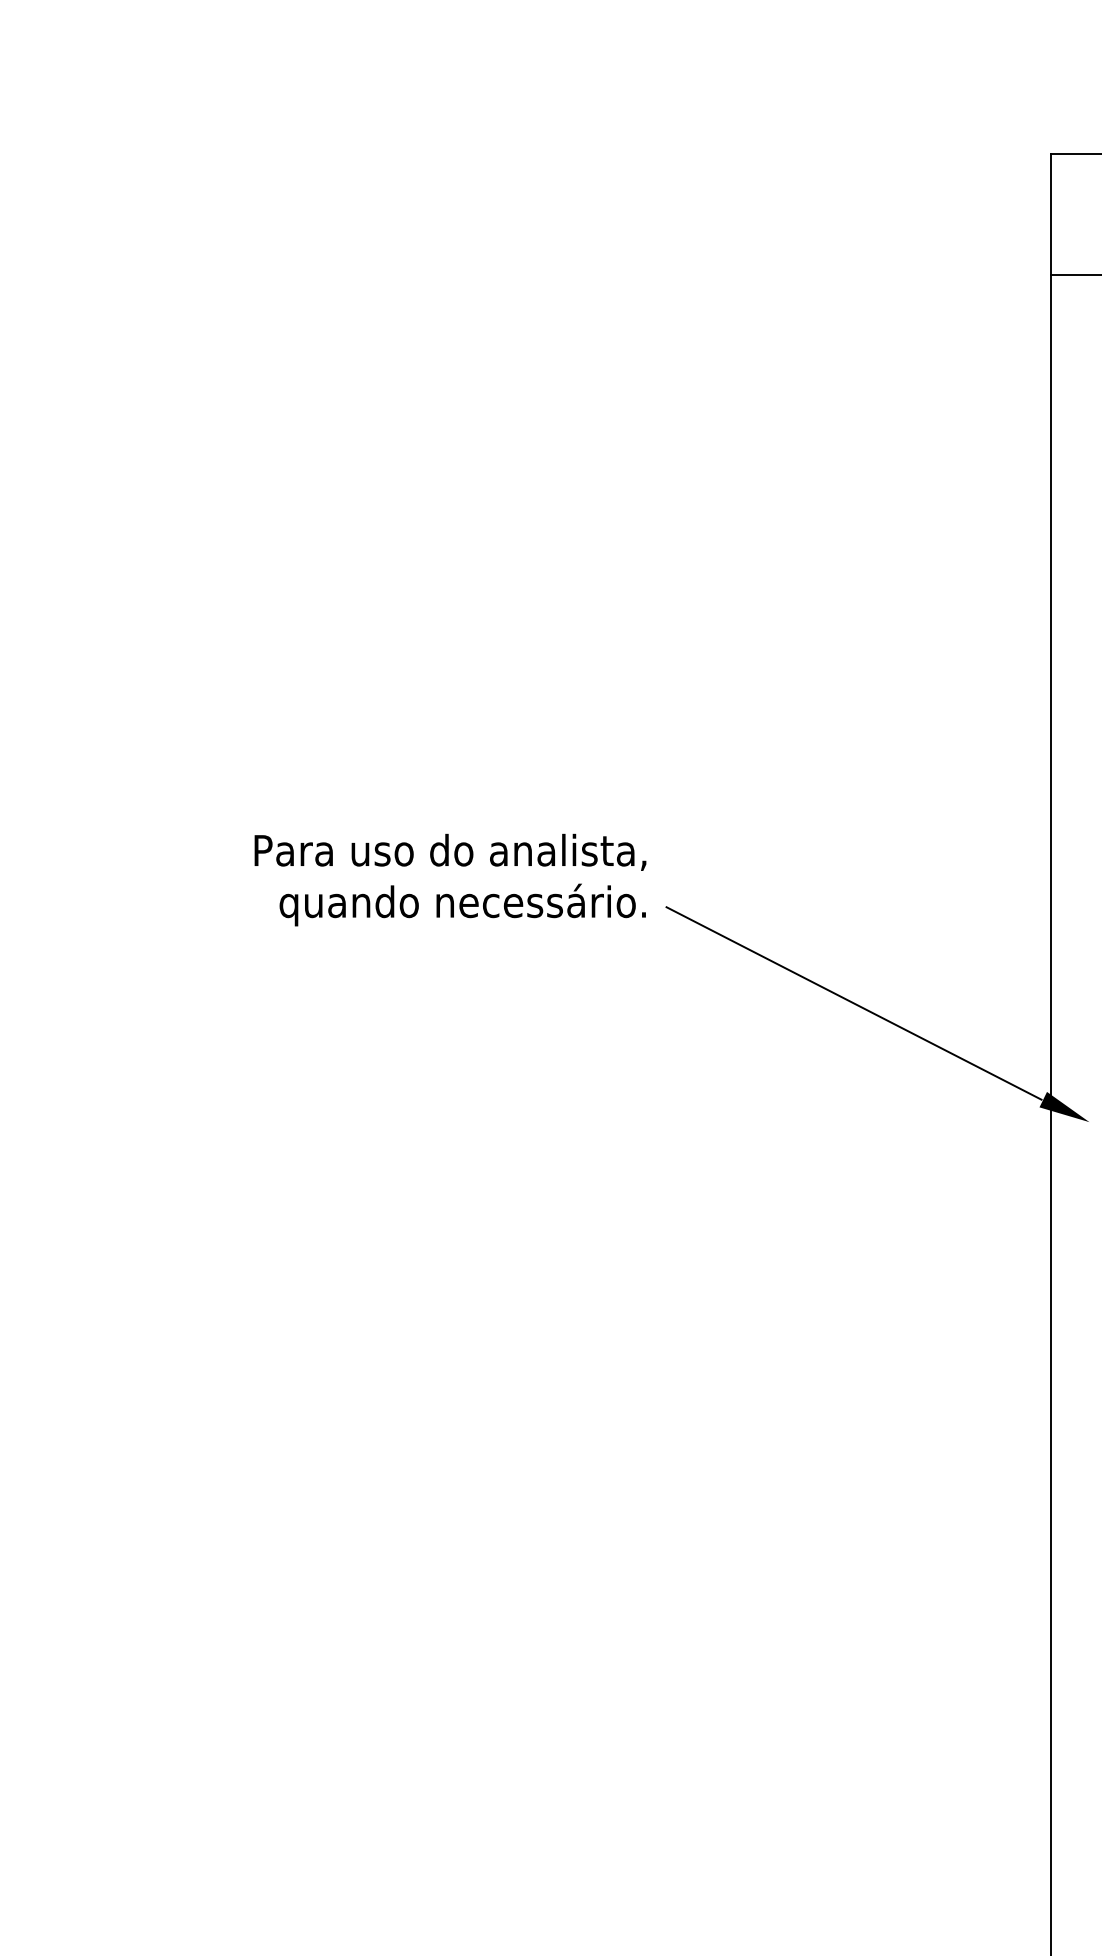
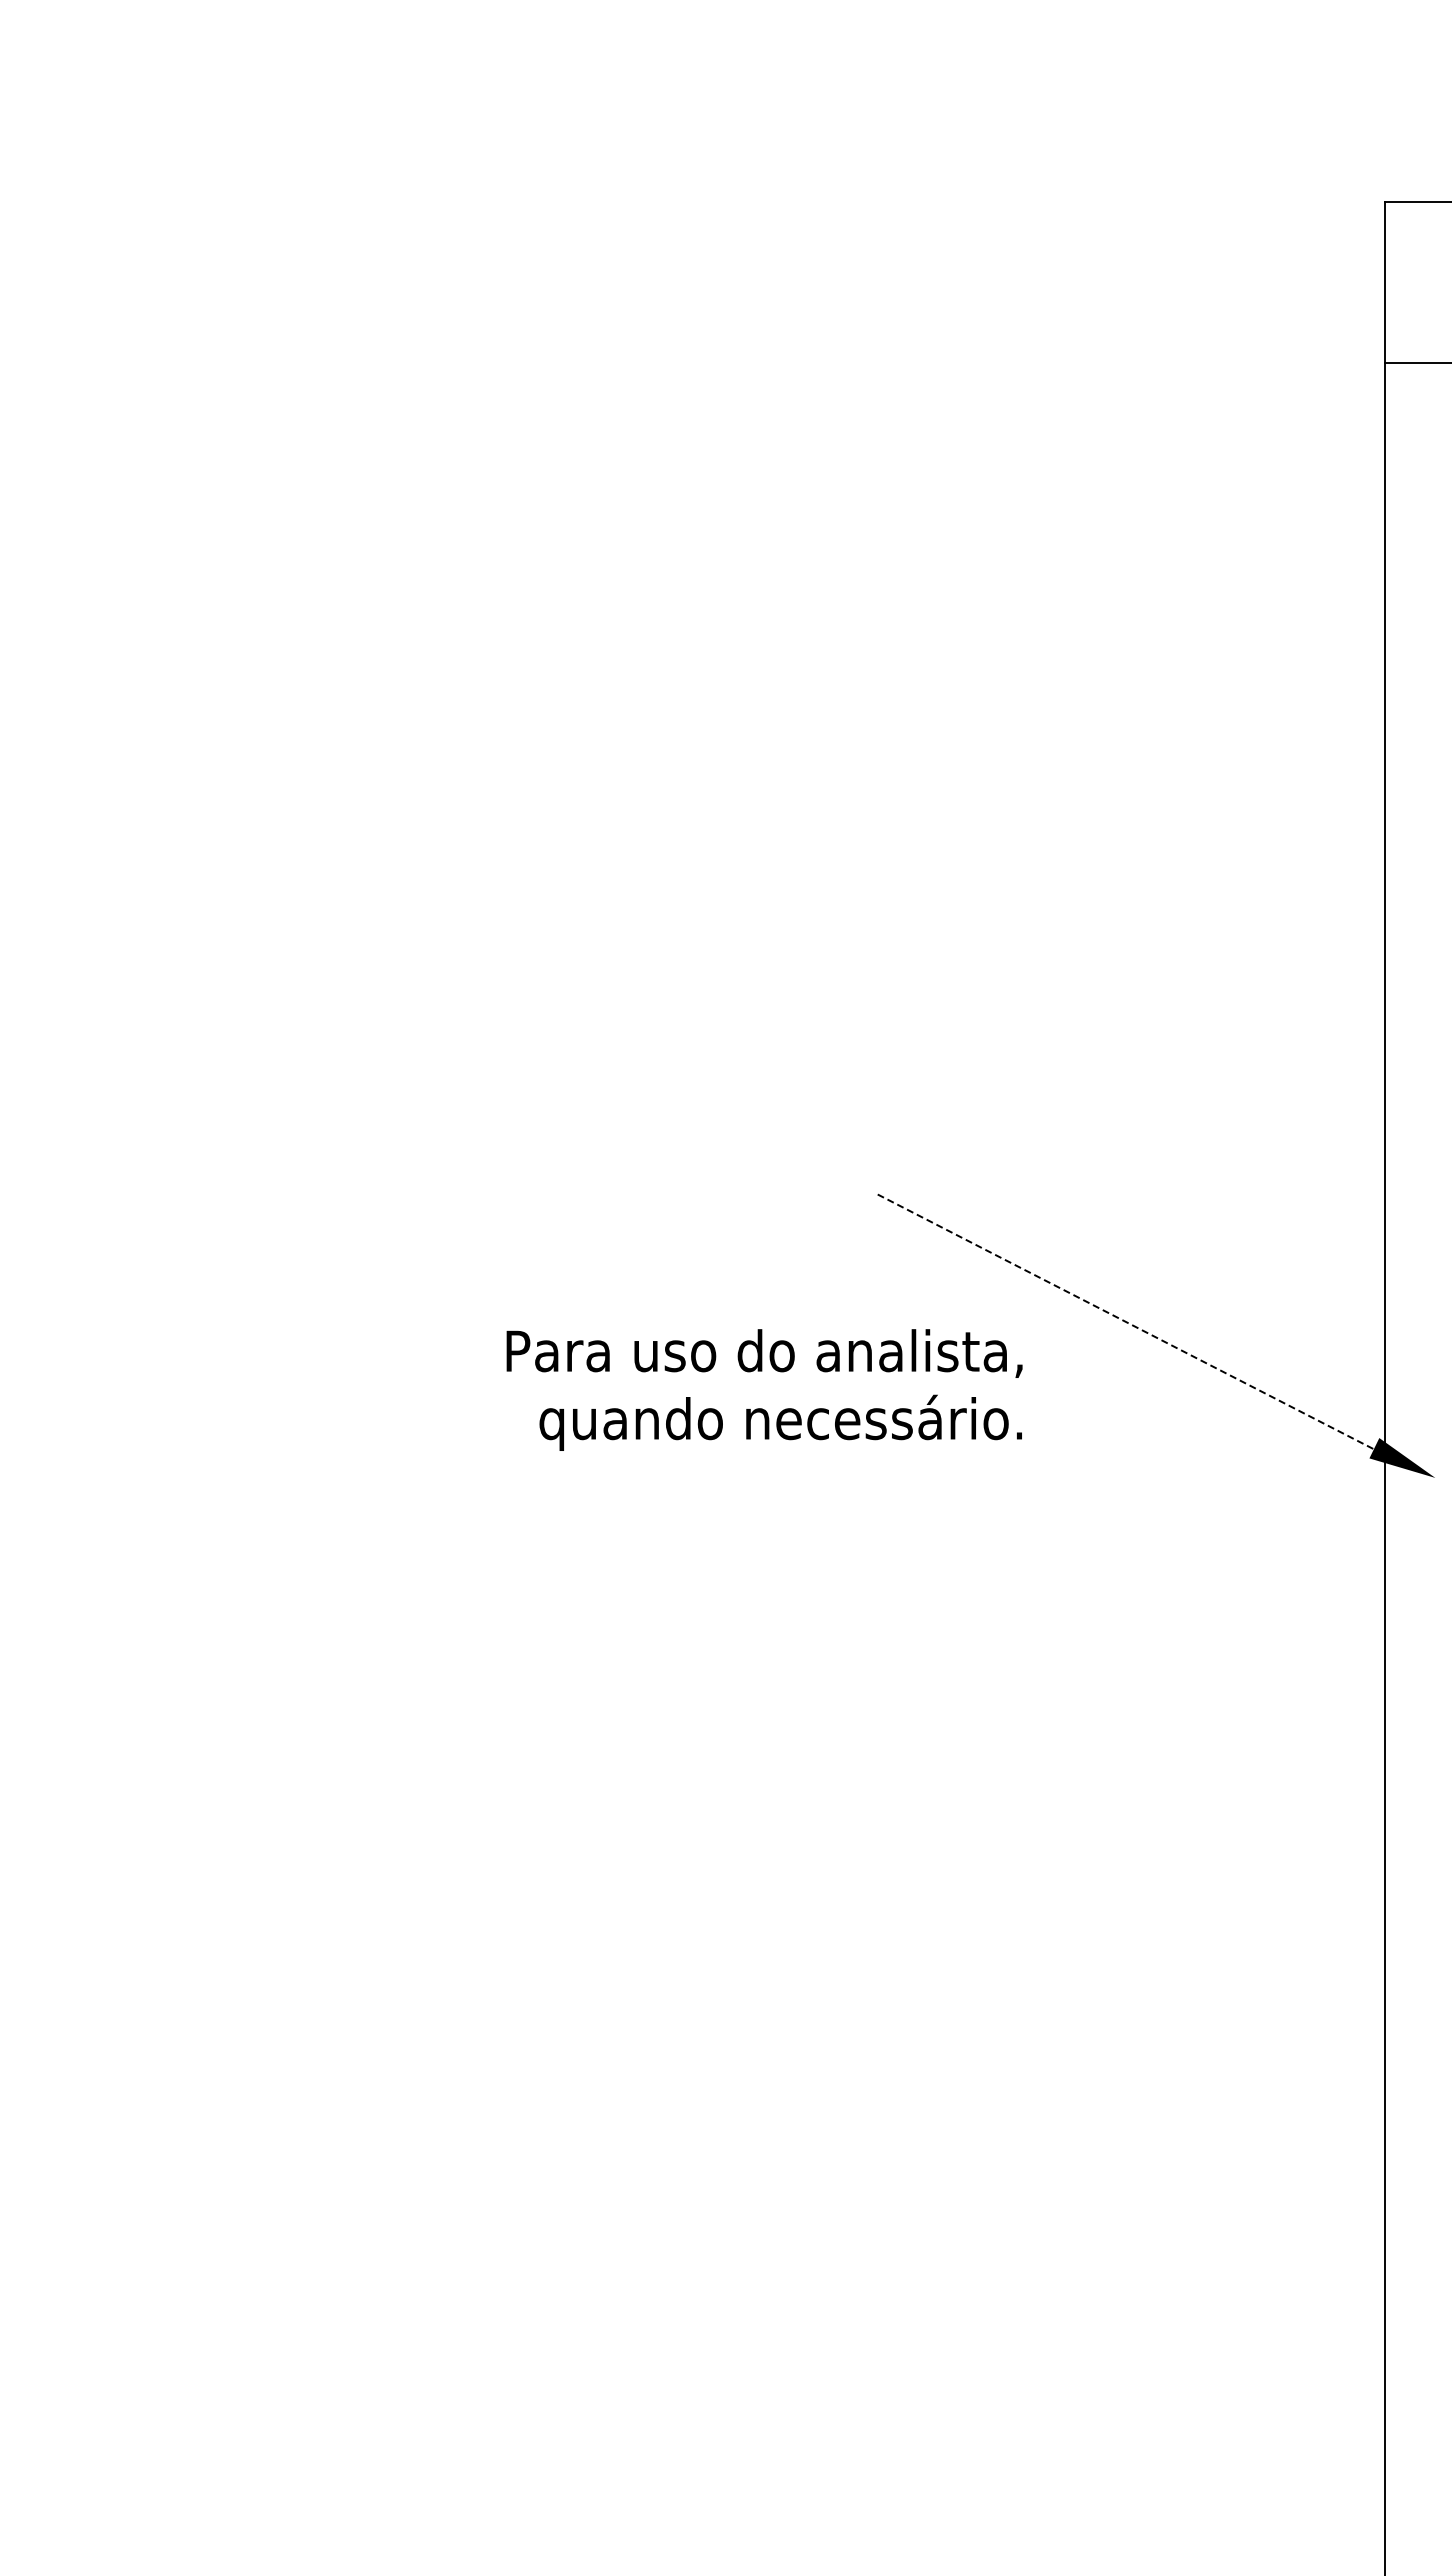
text: (450, 879) -> (764, 1389), moved
line: (854, 1003) -> (1125, 1321), solid -> dashed

